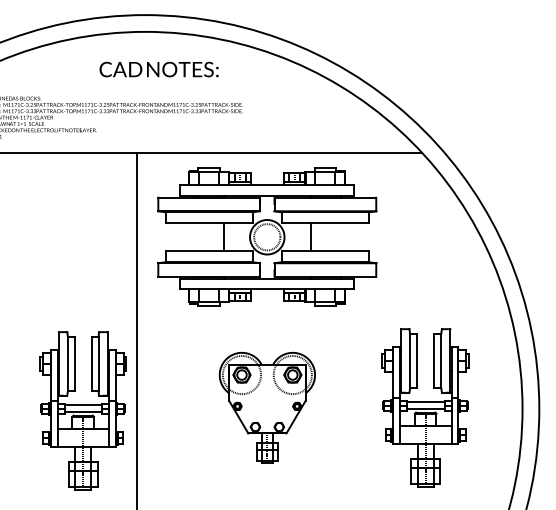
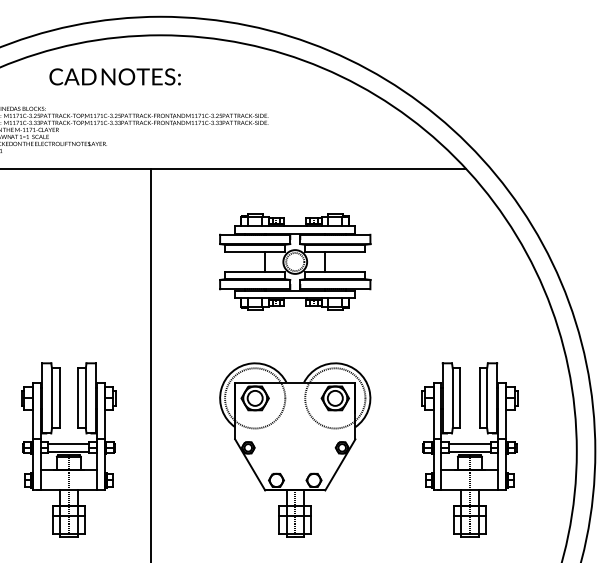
text: (158, 69) -> (114, 76), moved
part: (267, 237) -> (295, 262), size x0.62
part: (267, 407) -> (295, 449), size x1.43
part: (82, 410) -> (68, 449), moved

